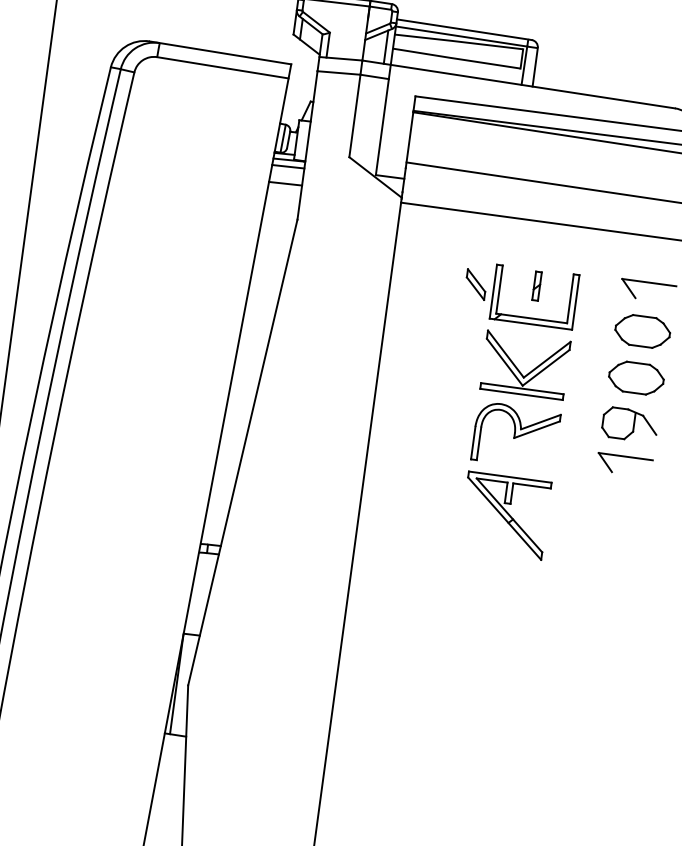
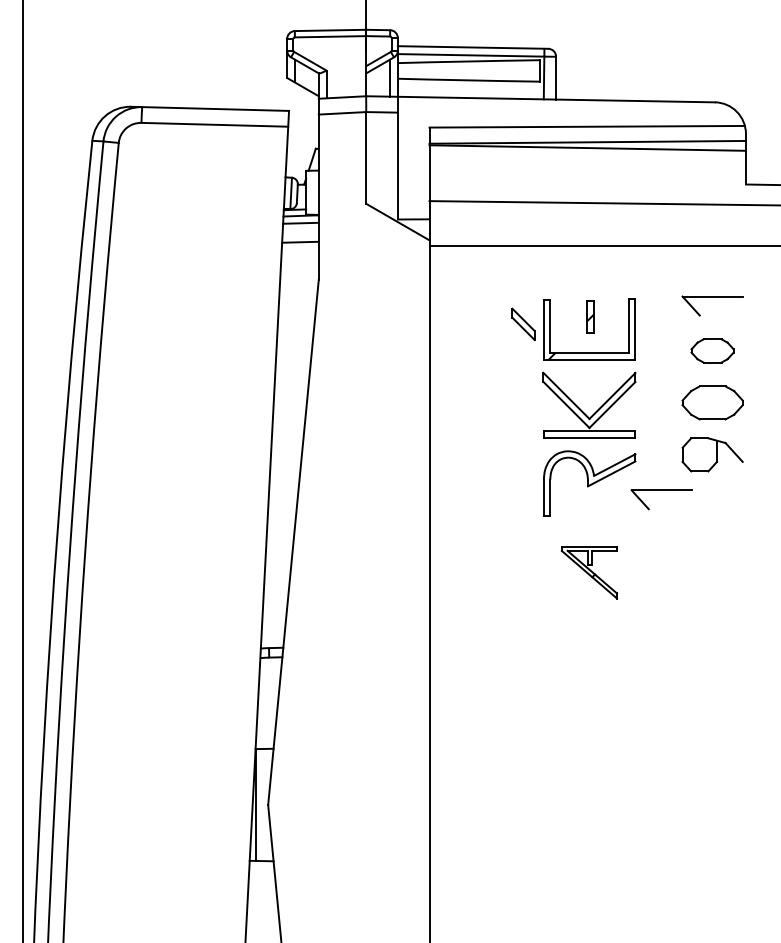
part: (642, 331) -> (712, 350), size x0.7
part: (625, 456) -> (661, 490), moved
part: (505, 515) -> (589, 572), size x0.6

